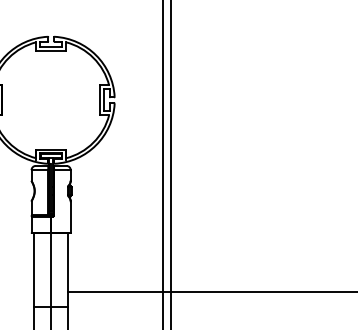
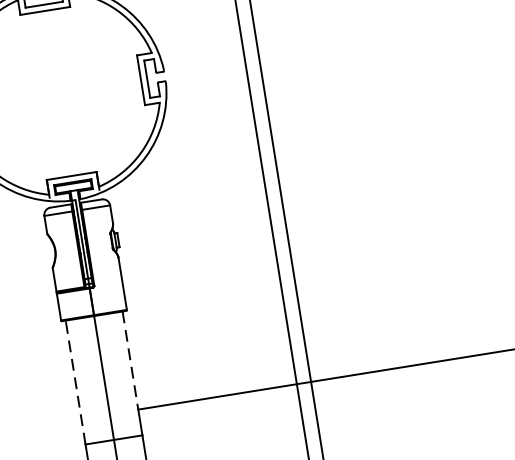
line: (68, 262) -> (131, 360), solid -> dashed
line: (34, 269) -> (75, 381), solid -> dashed

